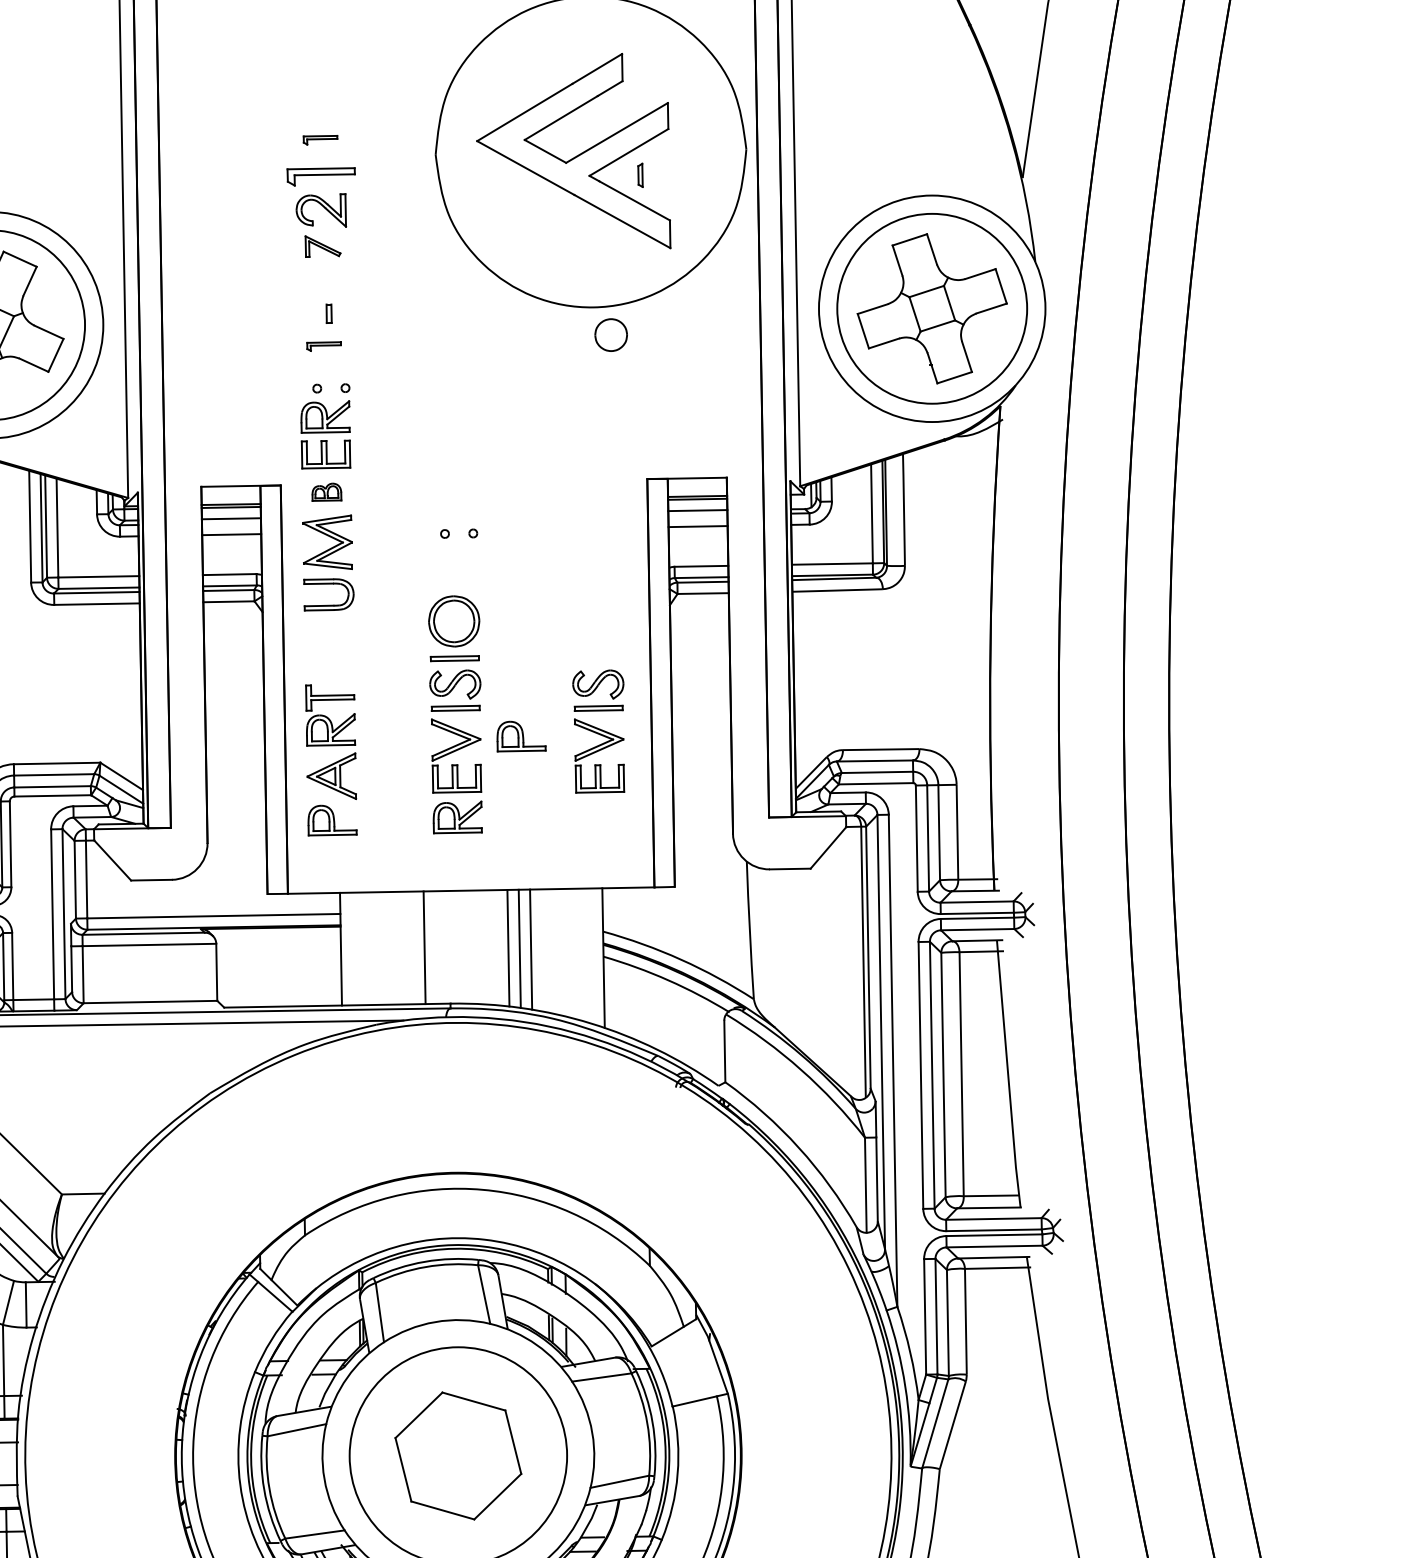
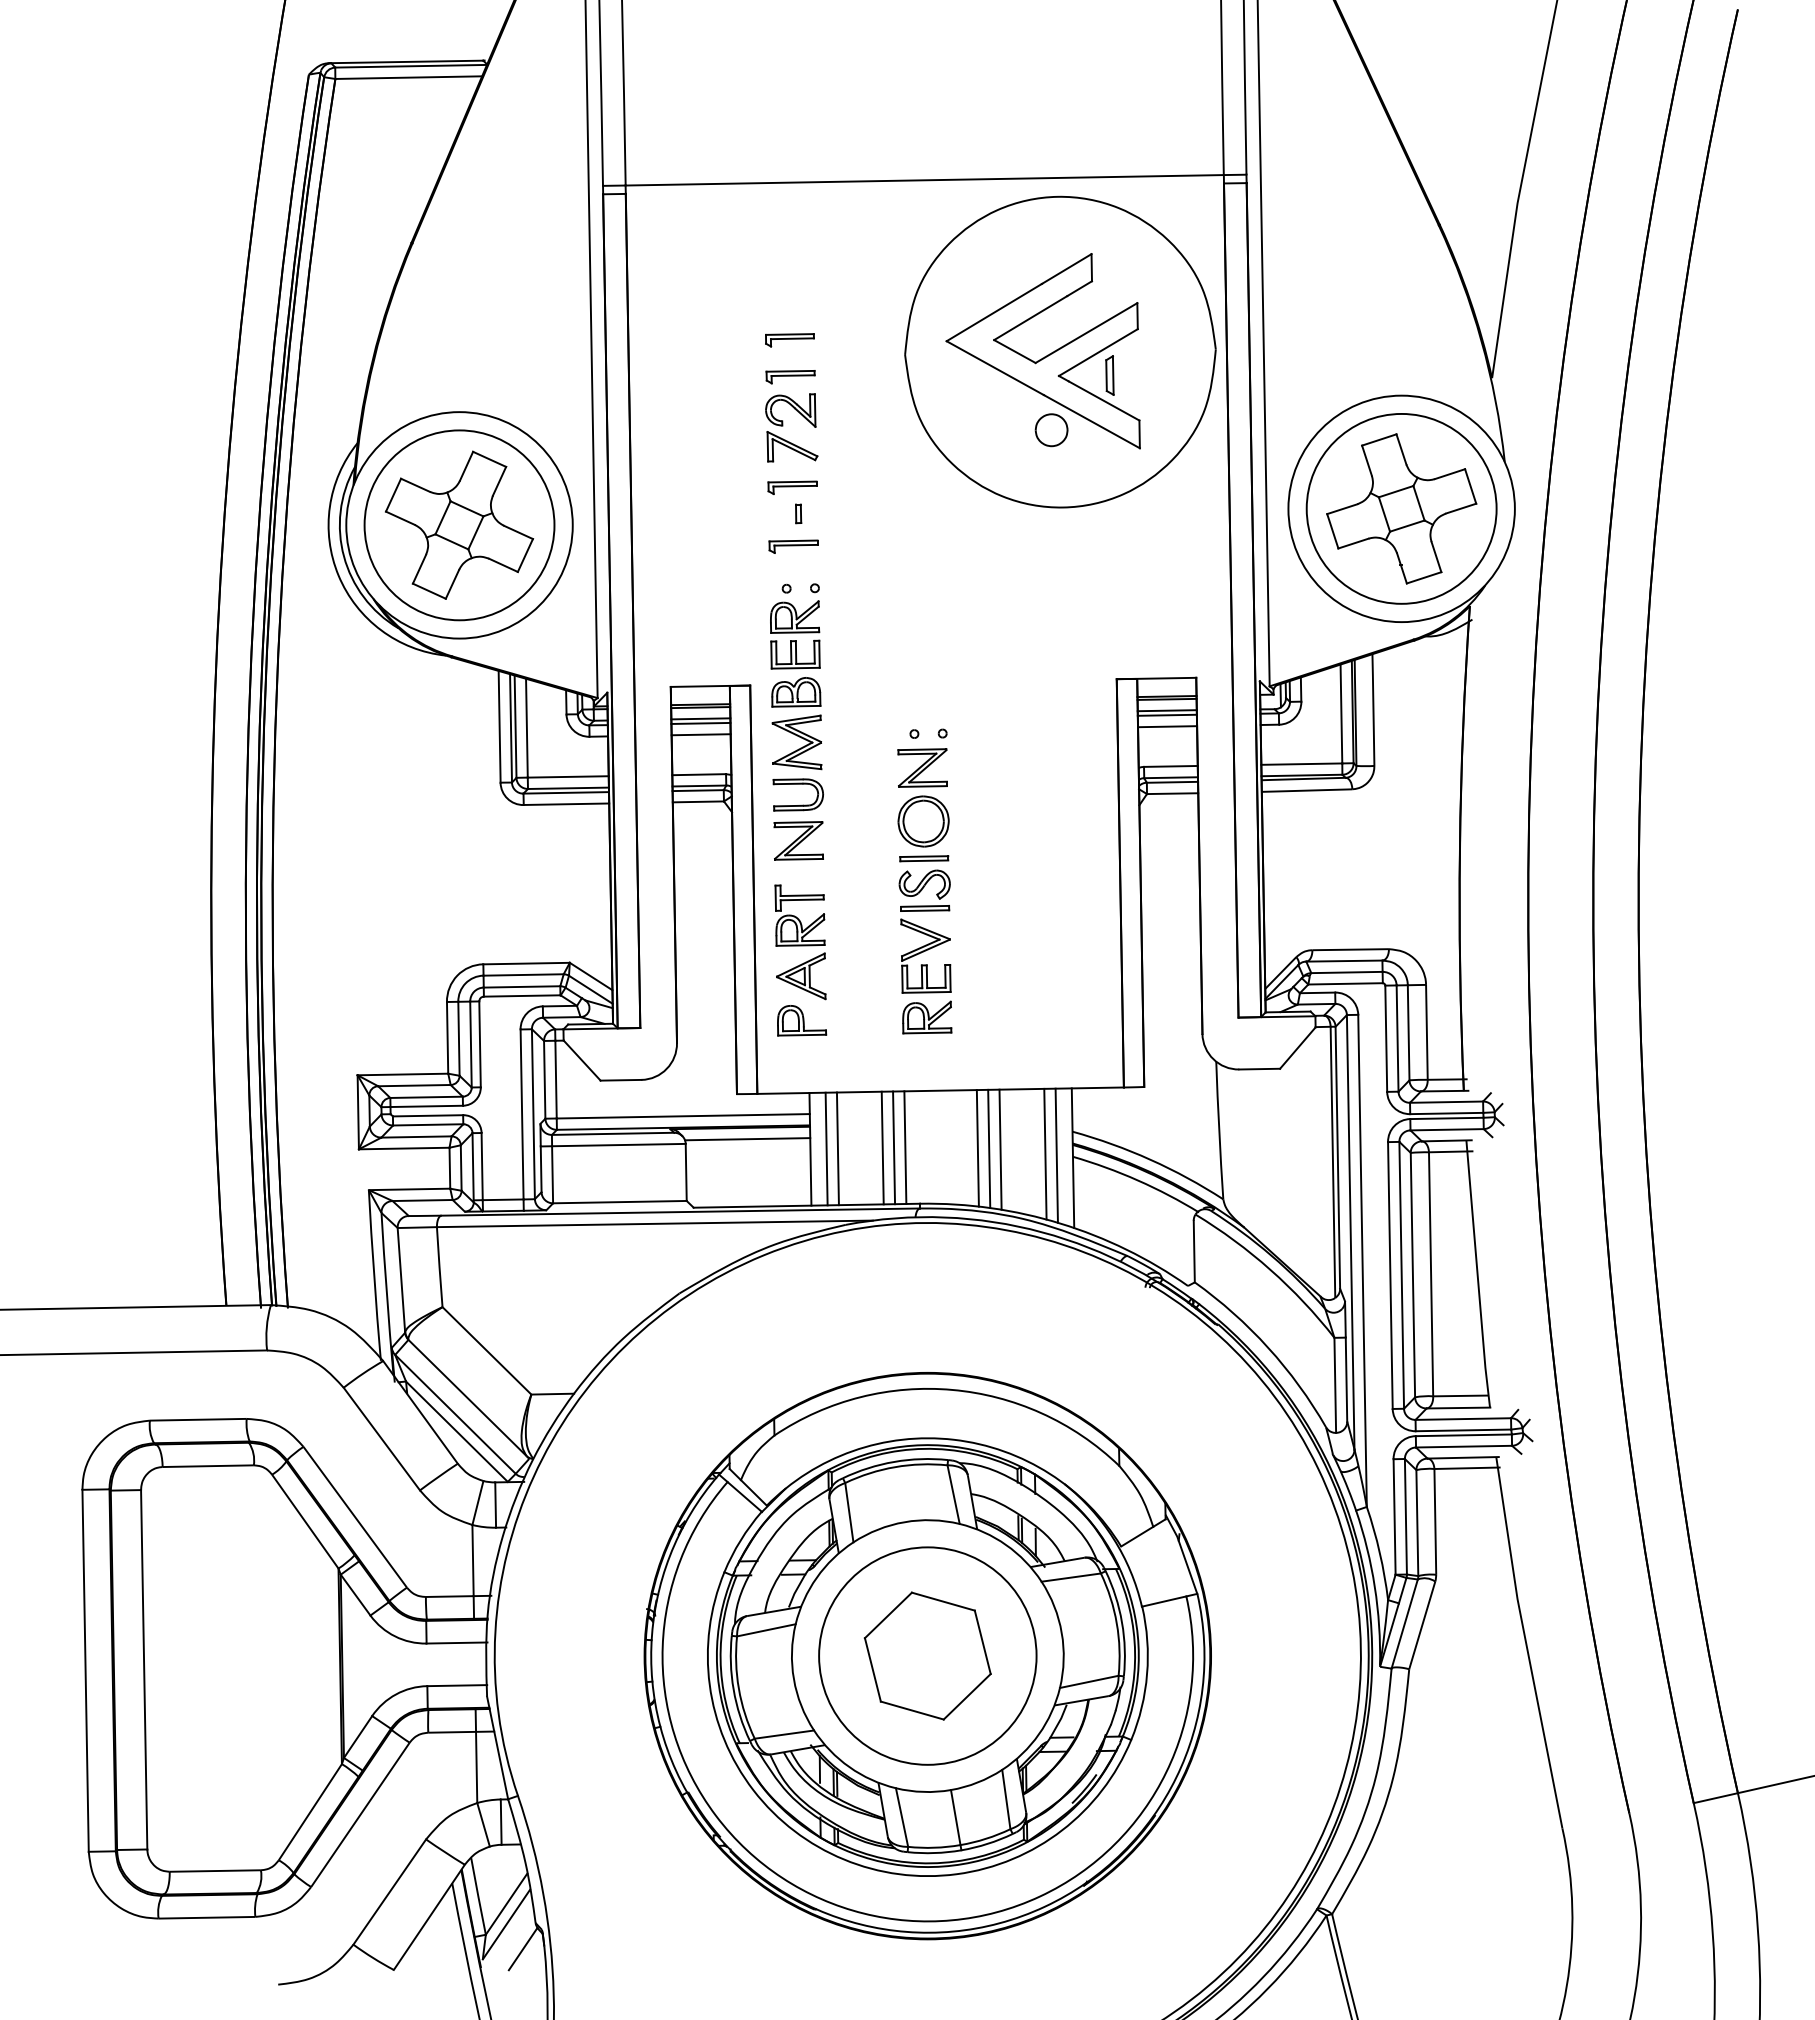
part: (320, 140) -> (789, 340), size x1.43
part: (640, 175) -> (1109, 375), size x1.67
part: (321, 177) -> (790, 377), size x0.71
part: (323, 246) -> (792, 446), size x1.43
part: (323, 287) -> (792, 487), added
part: (611, 335) -> (1051, 430), moved
part: (324, 346) -> (793, 546), size x1.43
part: (327, 492) -> (796, 692), size x1.67
line: (697, 514) -> (1166, 714), added
line: (231, 522) -> (700, 722), added
part: (453, 567) -> (922, 767), added
part: (329, 640) -> (798, 840), added
part: (598, 731) -> (1067, 931), removed
part: (522, 736) -> (991, 936), removed
line: (278, 939) -> (747, 1139), added
line: (413, 947) -> (882, 1147), added
line: (436, 947) -> (905, 1147), added
line: (357, 948) -> (826, 1148), added
line: (368, 948) -> (837, 1148), added
line: (576, 953) -> (1045, 1153), added
line: (587, 955) -> (1056, 1155), added

